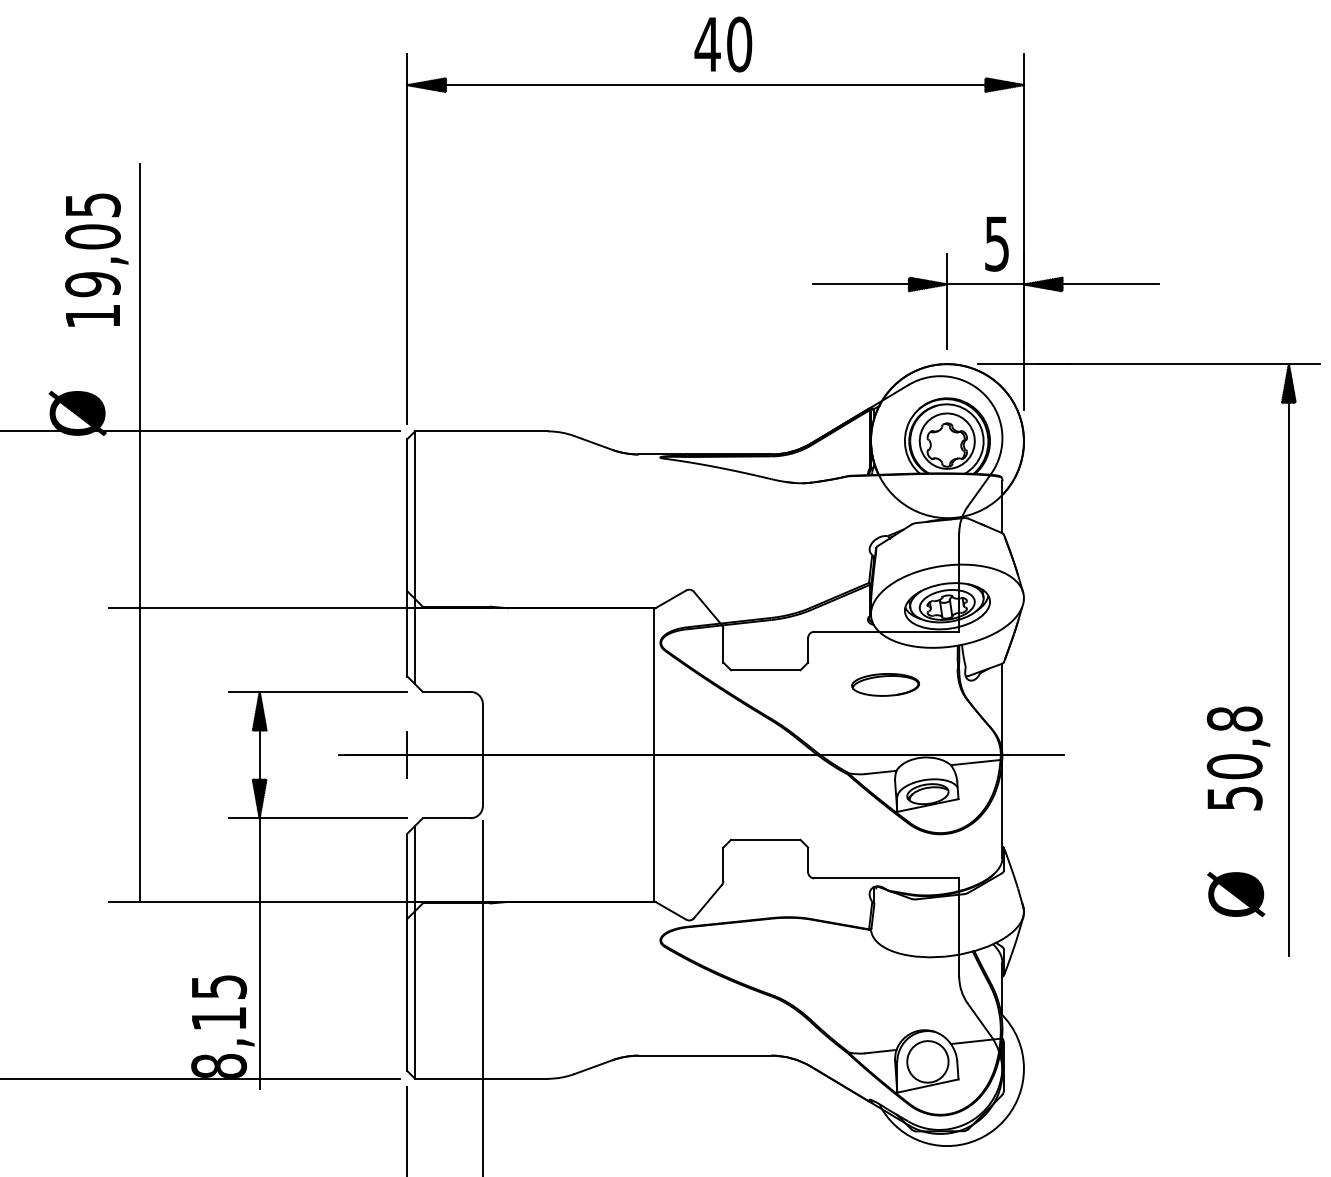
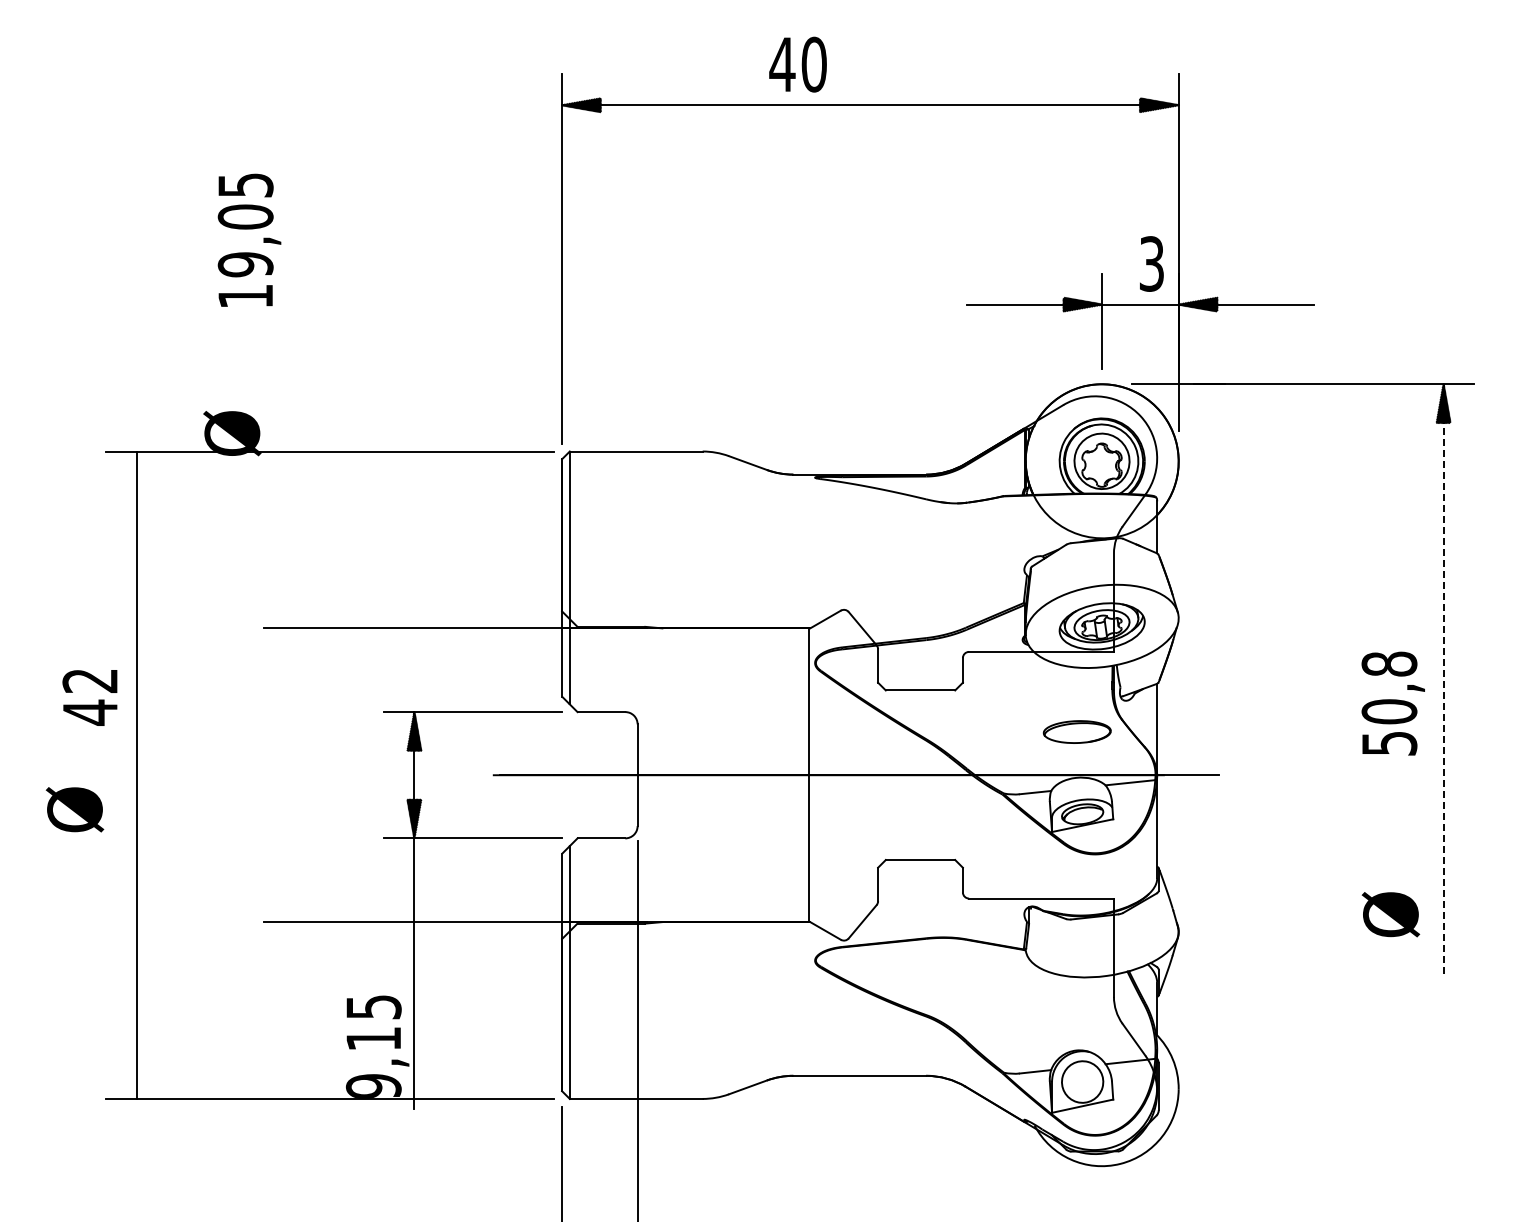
text: (722, 44) -> (797, 64), moved
text: (996, 243) -> (1151, 263), 5 -> 3
text: (96, 259) -> (249, 239), moved
line: (139, 533) -> (294, 553), removed
line: (1288, 660) -> (1443, 680), solid -> dashed
part: (884, 684) -> (1076, 731), moved
line: (407, 755) -> (562, 775), removed
text: (1237, 758) -> (1392, 703), moved
text: (218, 1065) -> (373, 1085), 8,15 -> 9,15

